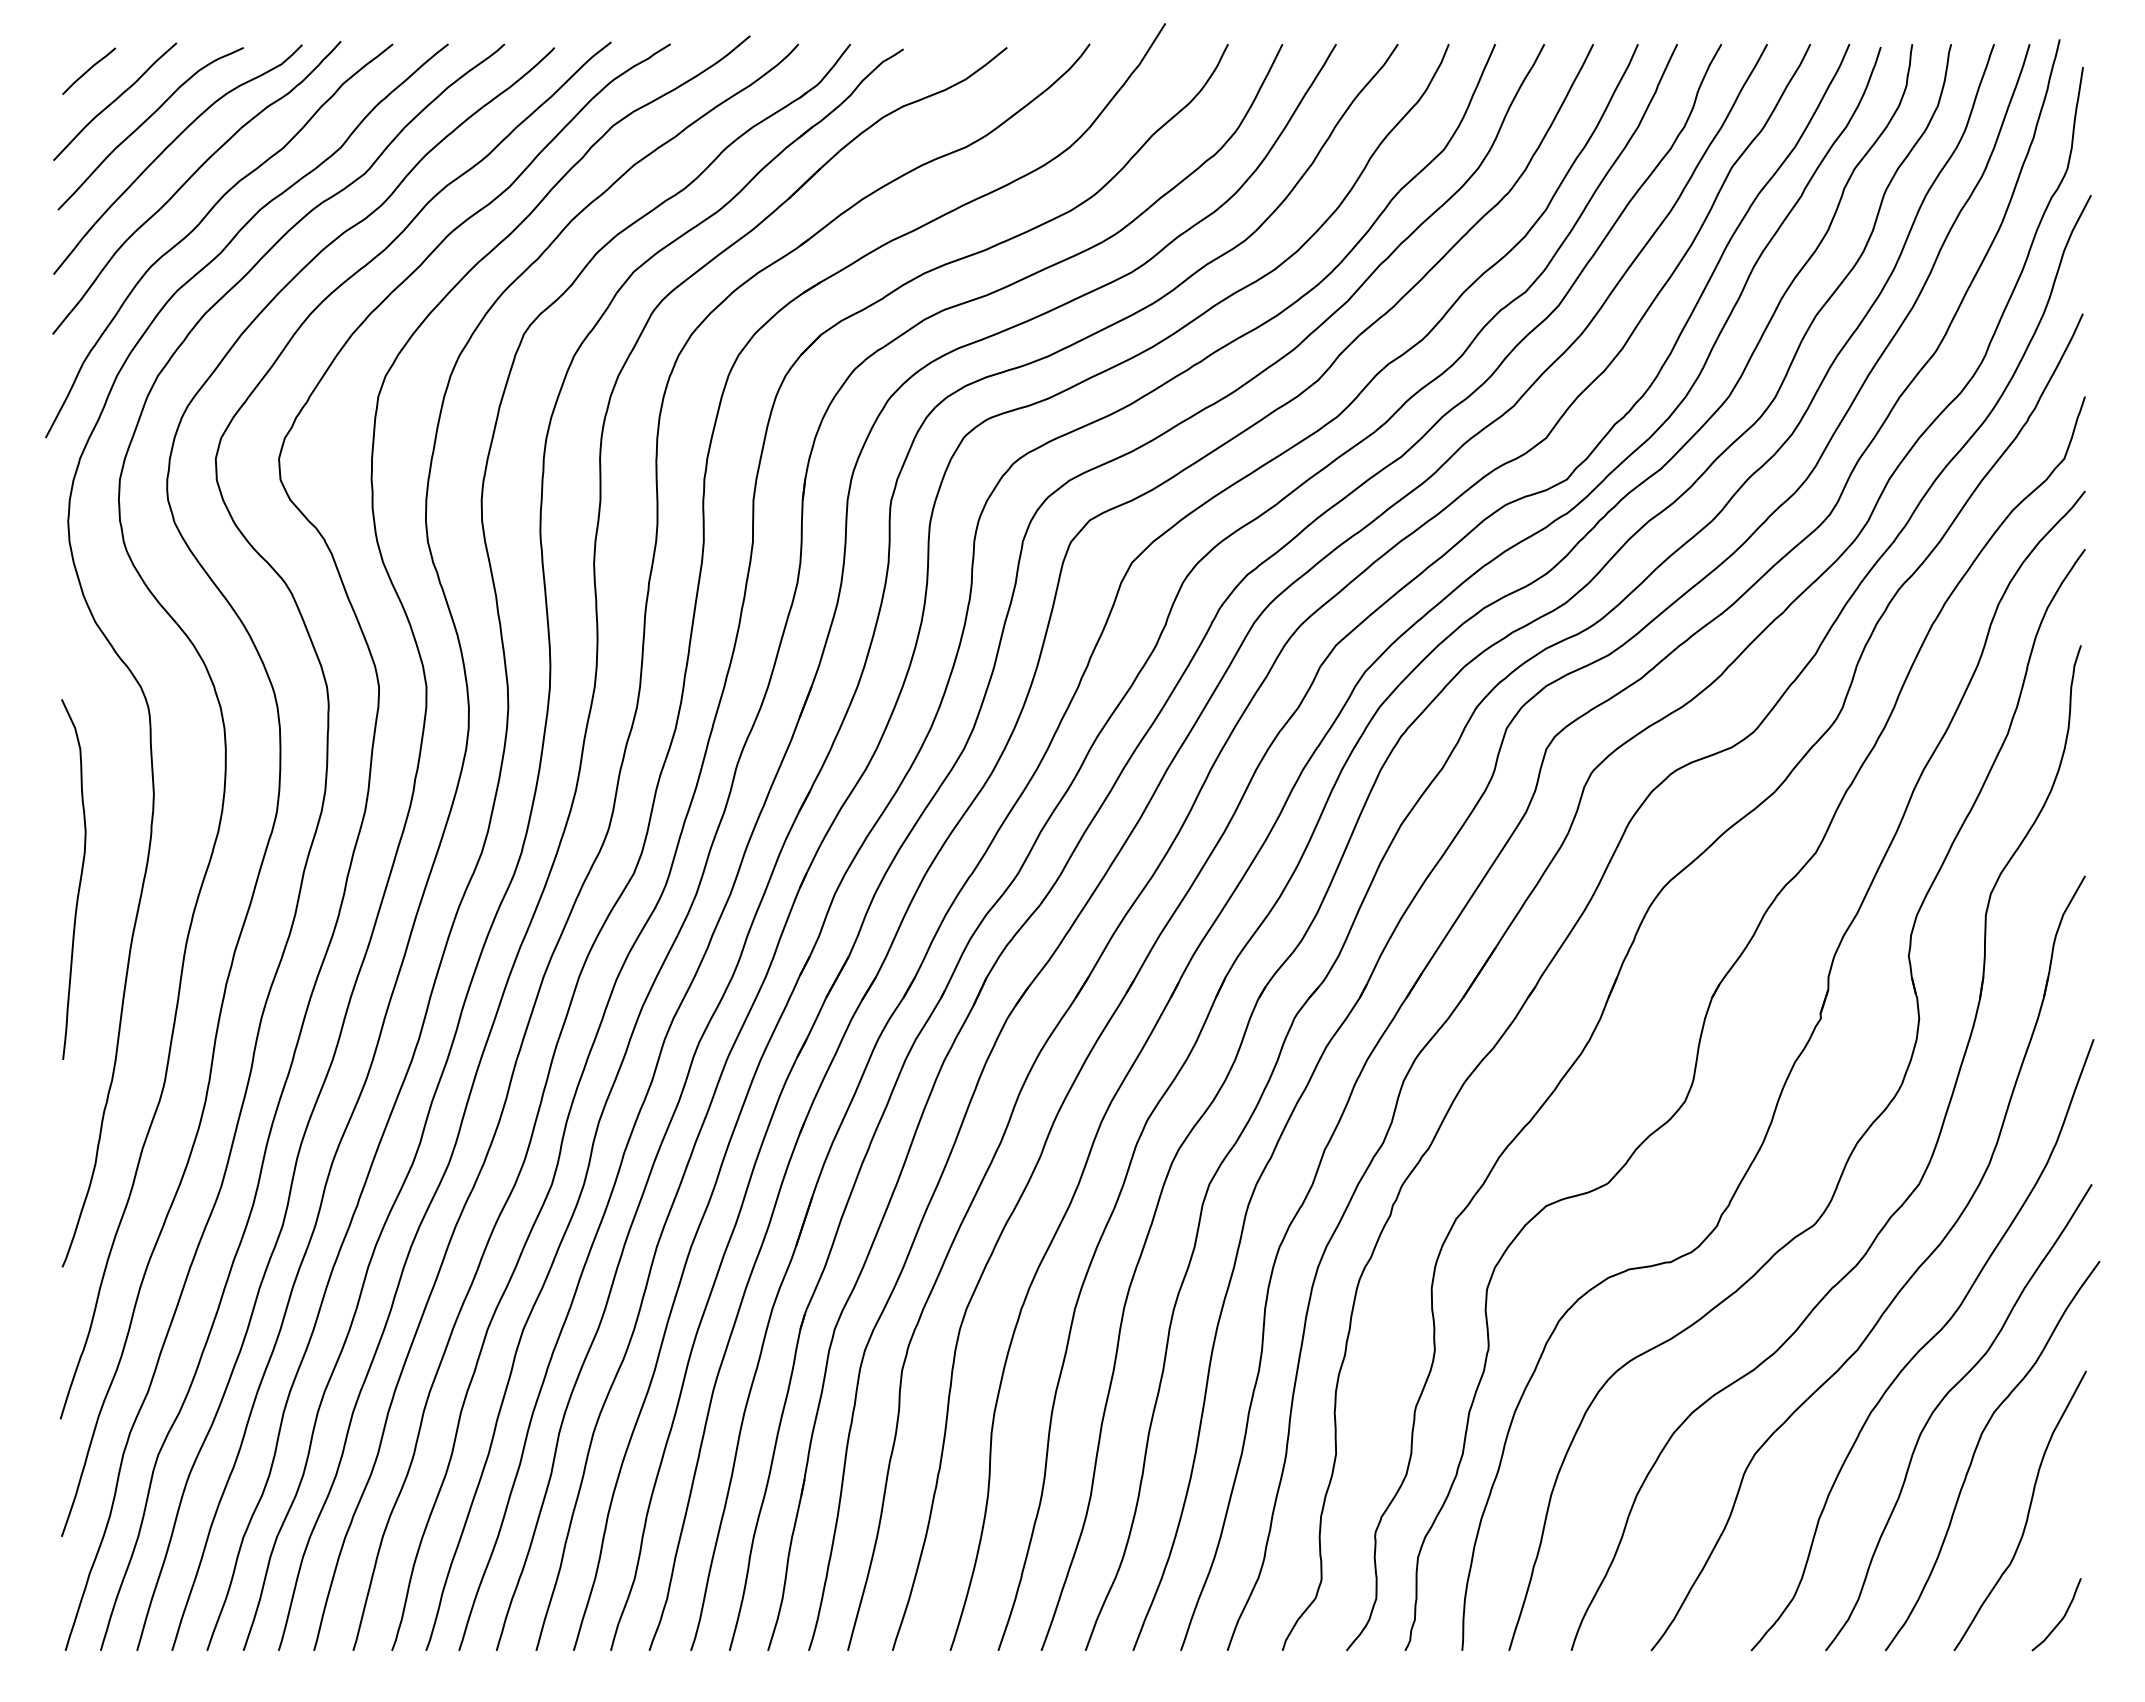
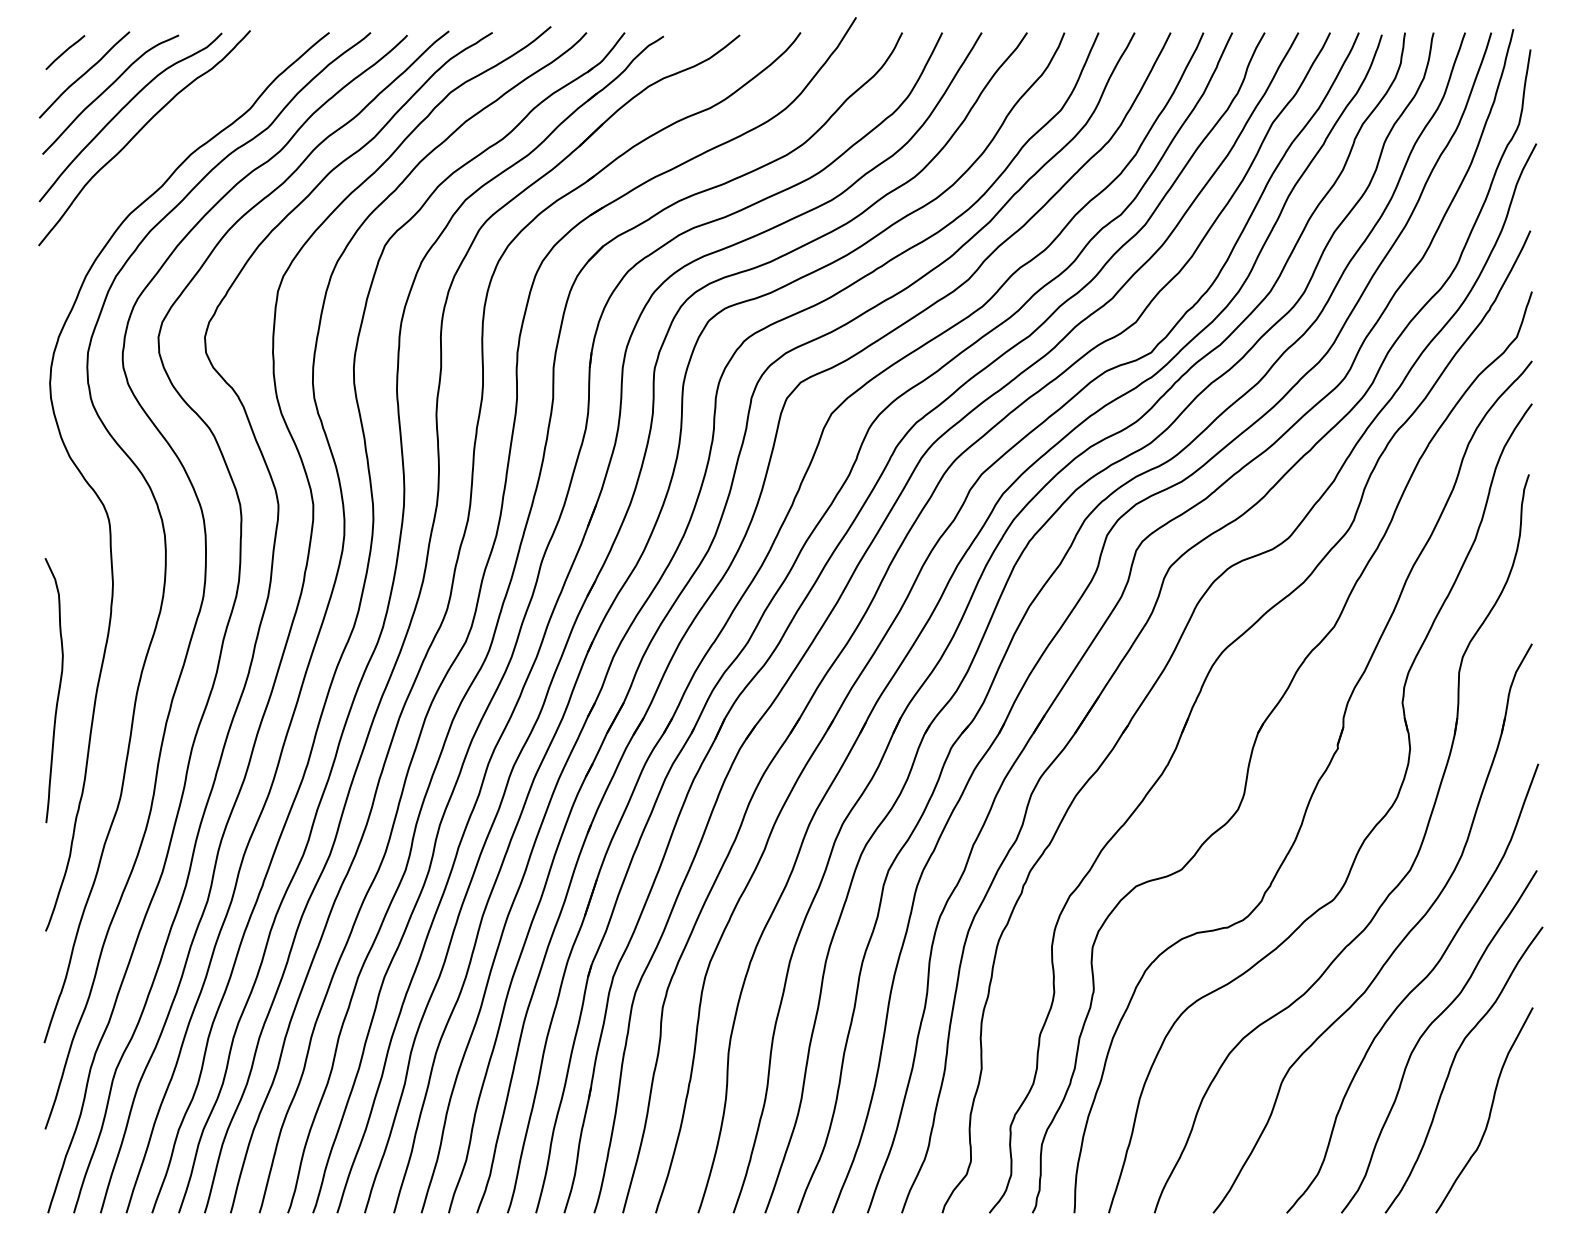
curve: (199, 225) -> (146, 165), removed
curve: (79, 879) -> (58, 690), moved
curve: (2061, 1618) -> (1514, 1189), removed

